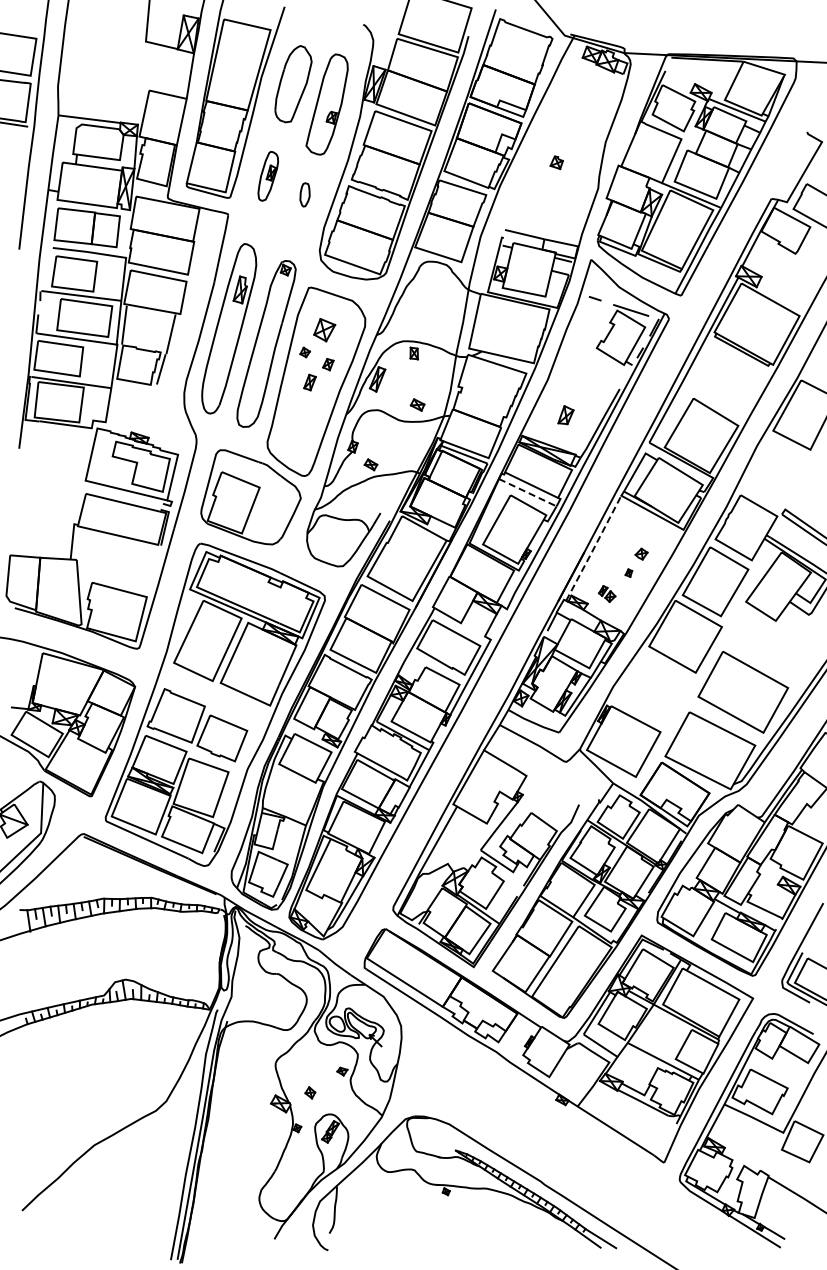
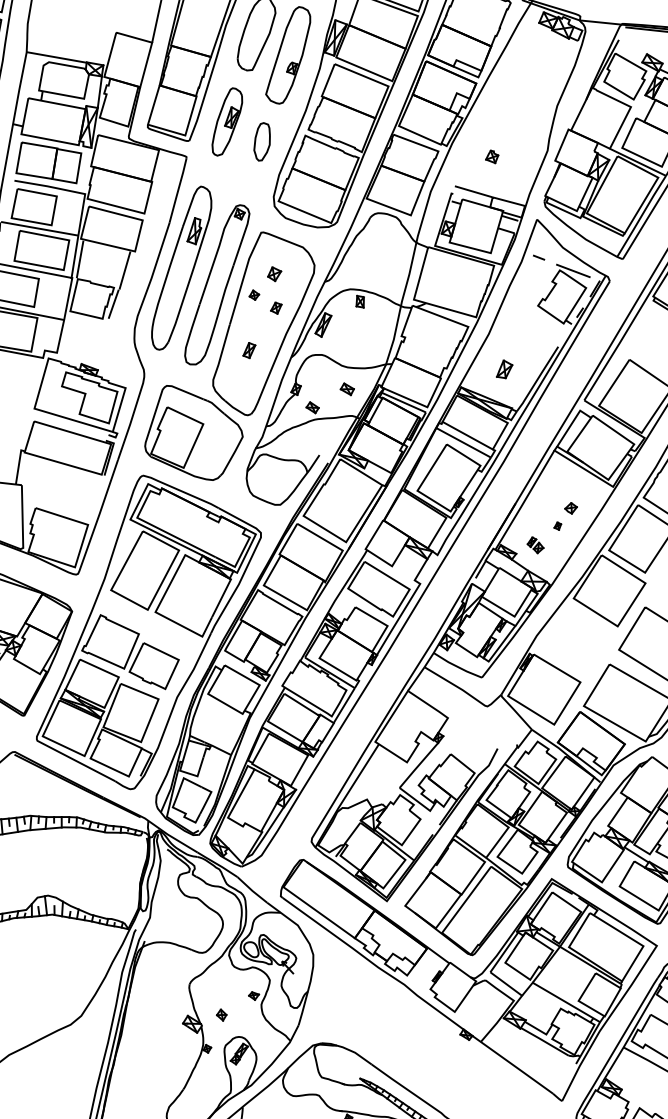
part: (556, 162) -> (491, 156), moved
part: (268, 176) -> (227, 122), size x1.43
part: (304, 194) -> (261, 141), size x1.67
part: (324, 329) -> (274, 273), size x0.62
part: (309, 382) -> (248, 350), moved
part: (417, 404) -> (347, 388), moved
line: (527, 492) -> (463, 442), dashed -> solid
line: (594, 548) -> (525, 500), dashed -> solid

